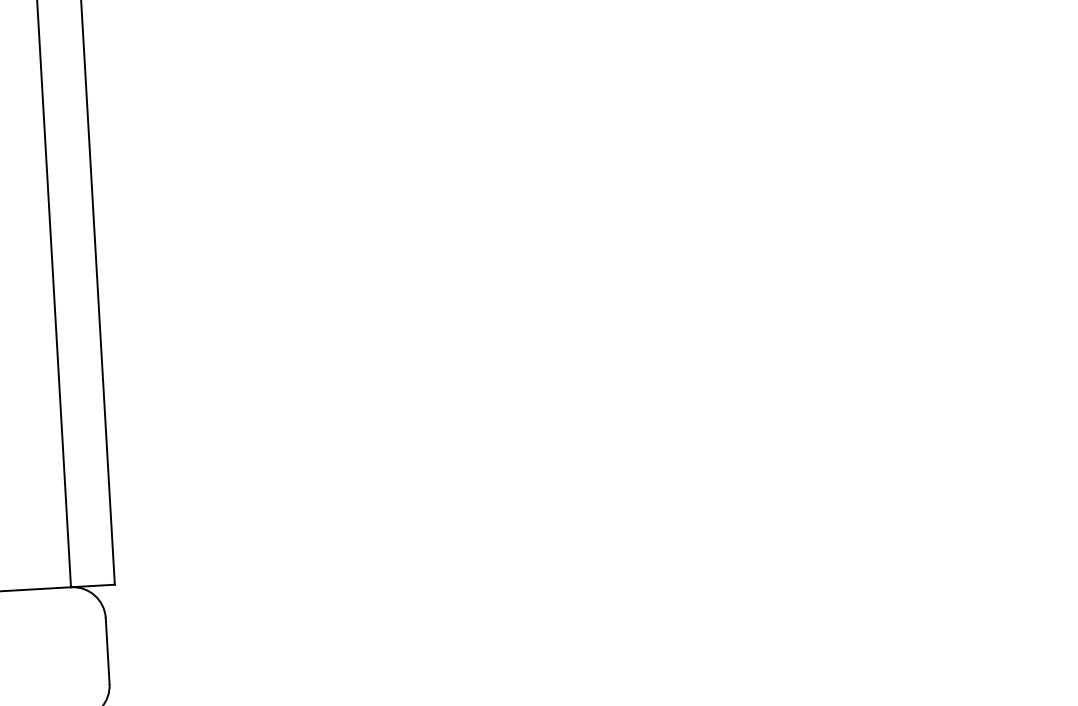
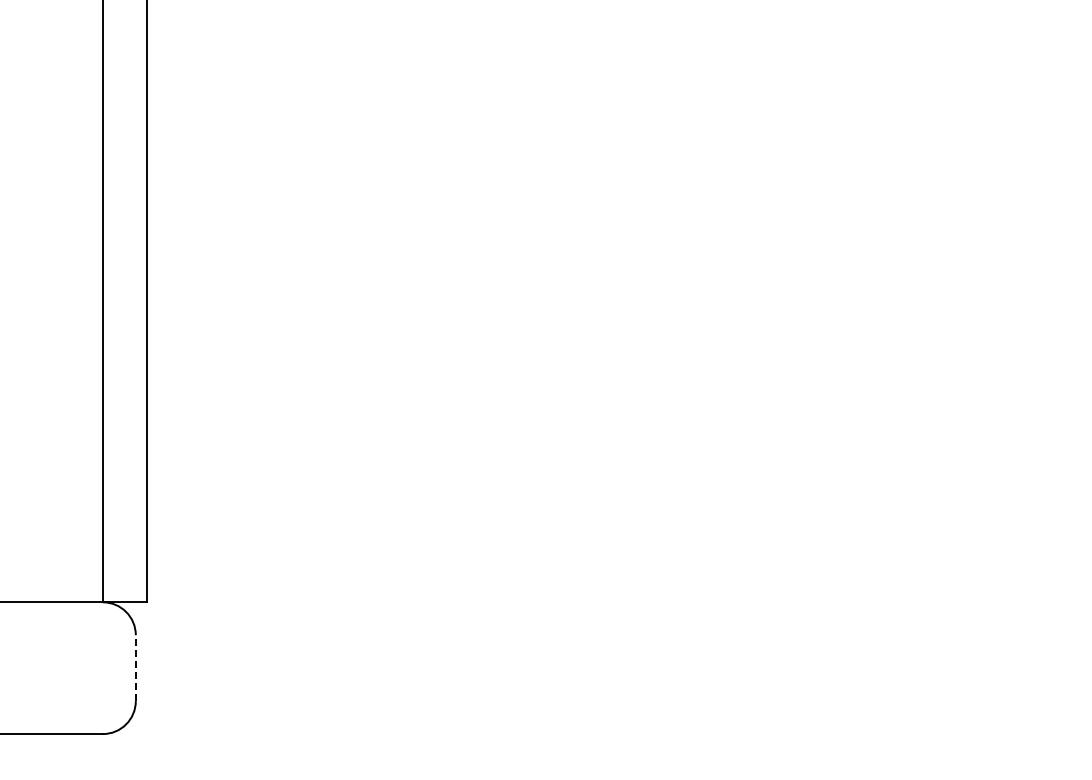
line: (107, 651) -> (135, 668), solid -> dashed

